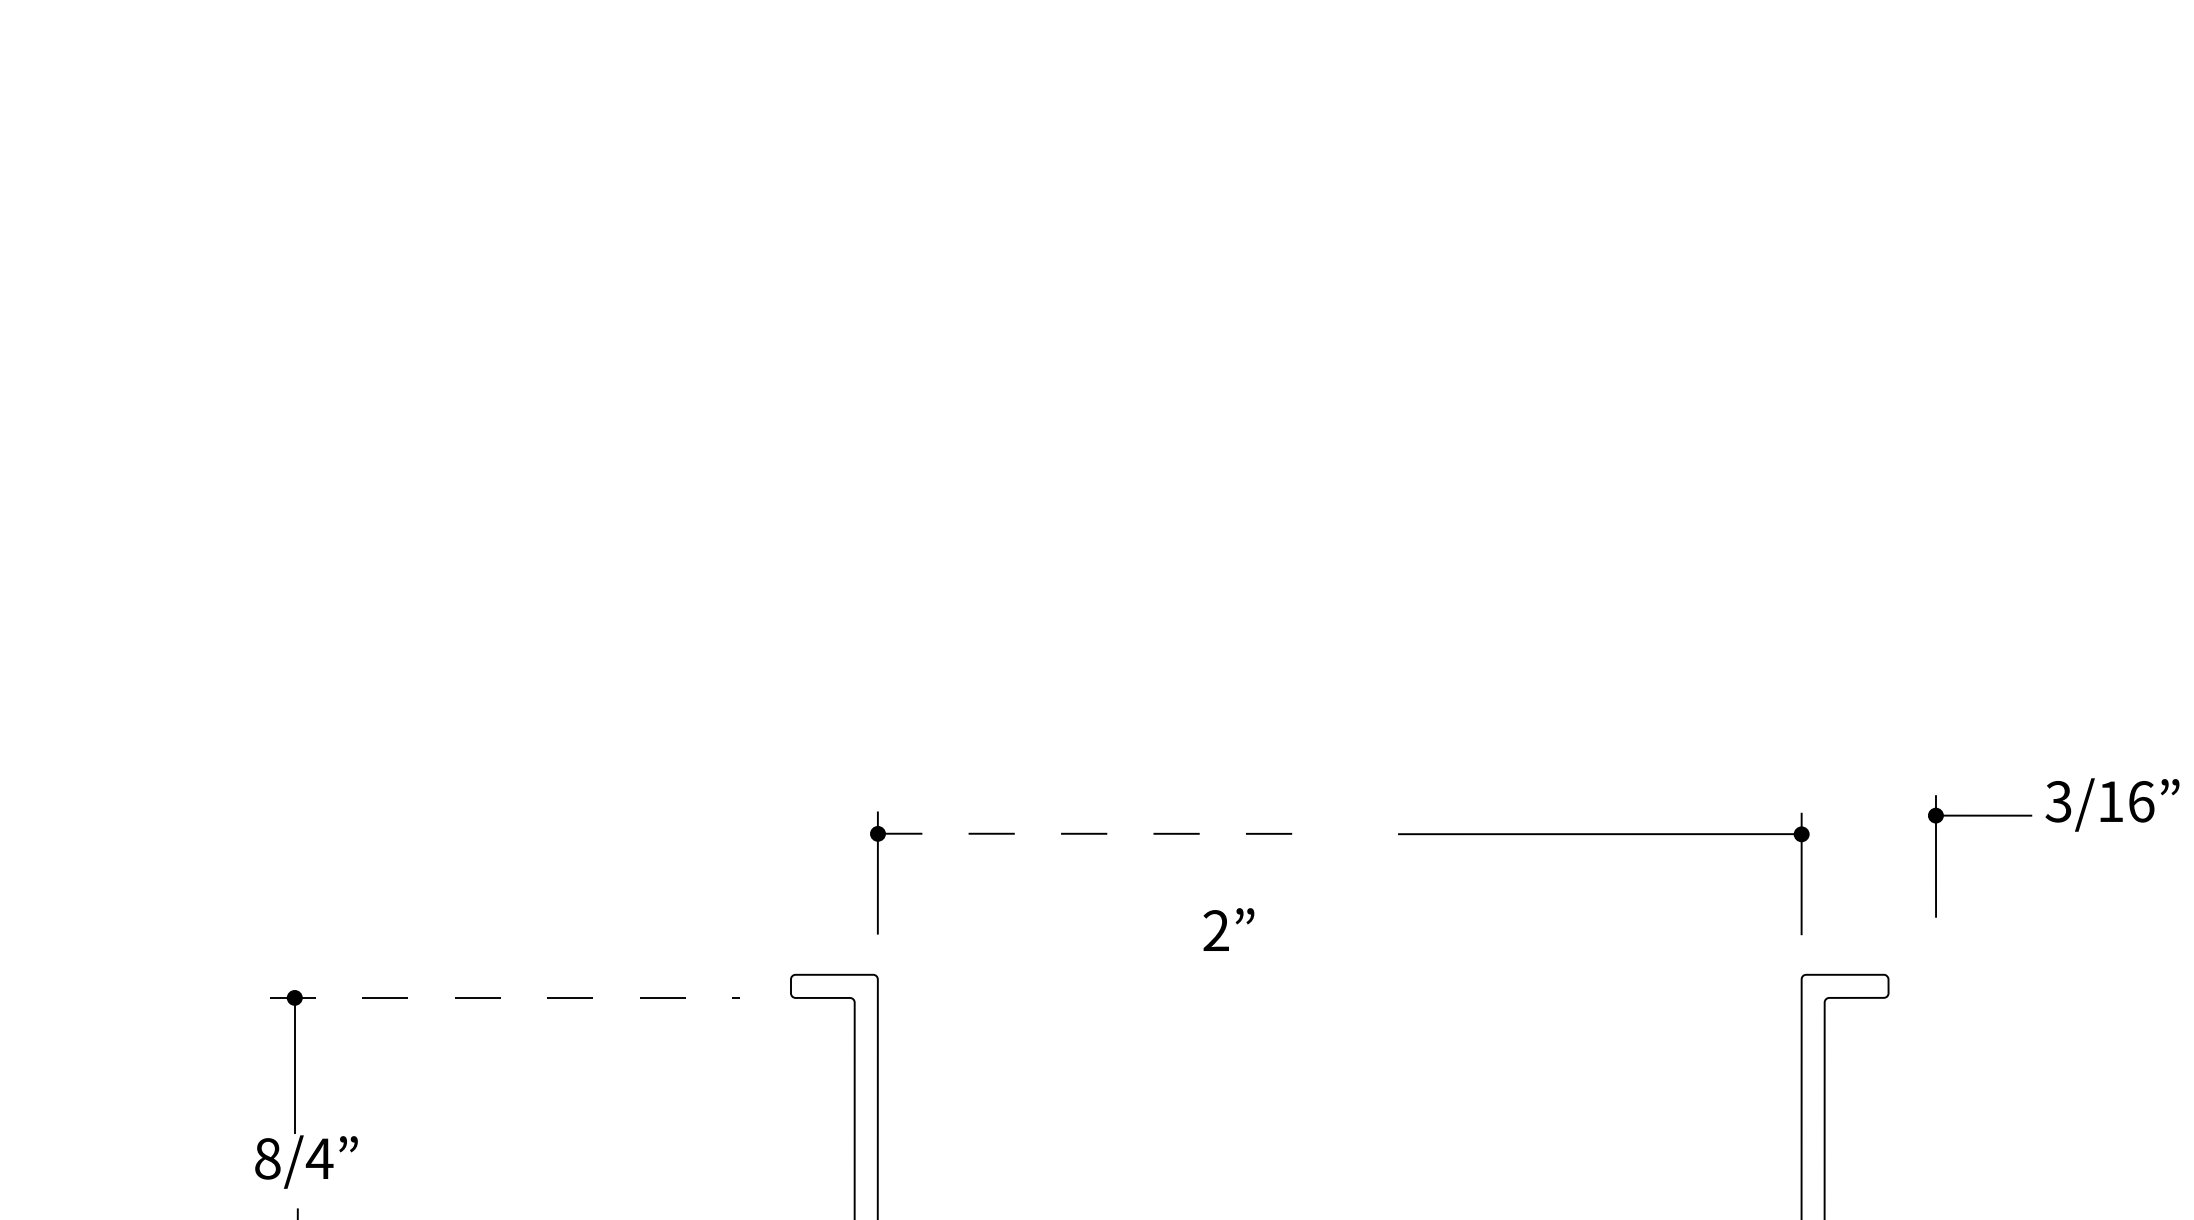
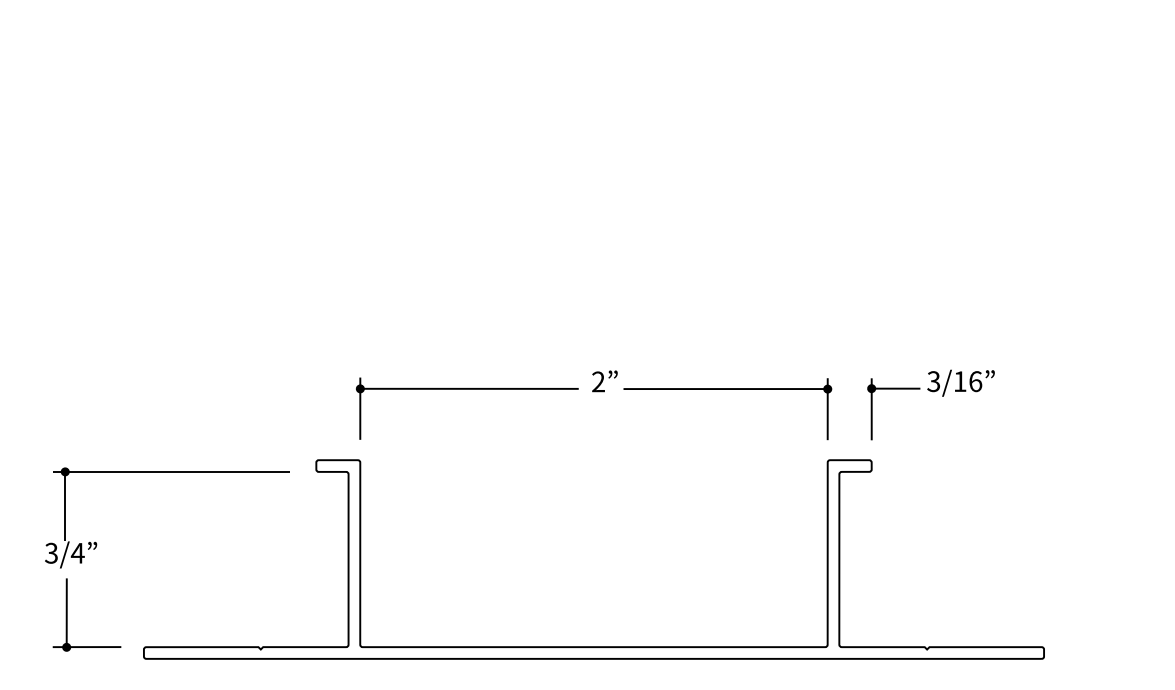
part: (2056, 823) -> (932, 392), moved
line: (1093, 833) -> (469, 388), dashed -> solid
text: (1228, 929) -> (604, 381), moved
line: (504, 997) -> (171, 471), dashed -> solid
text: (267, 1157) -> (51, 552), 8/4 -> 3/4

